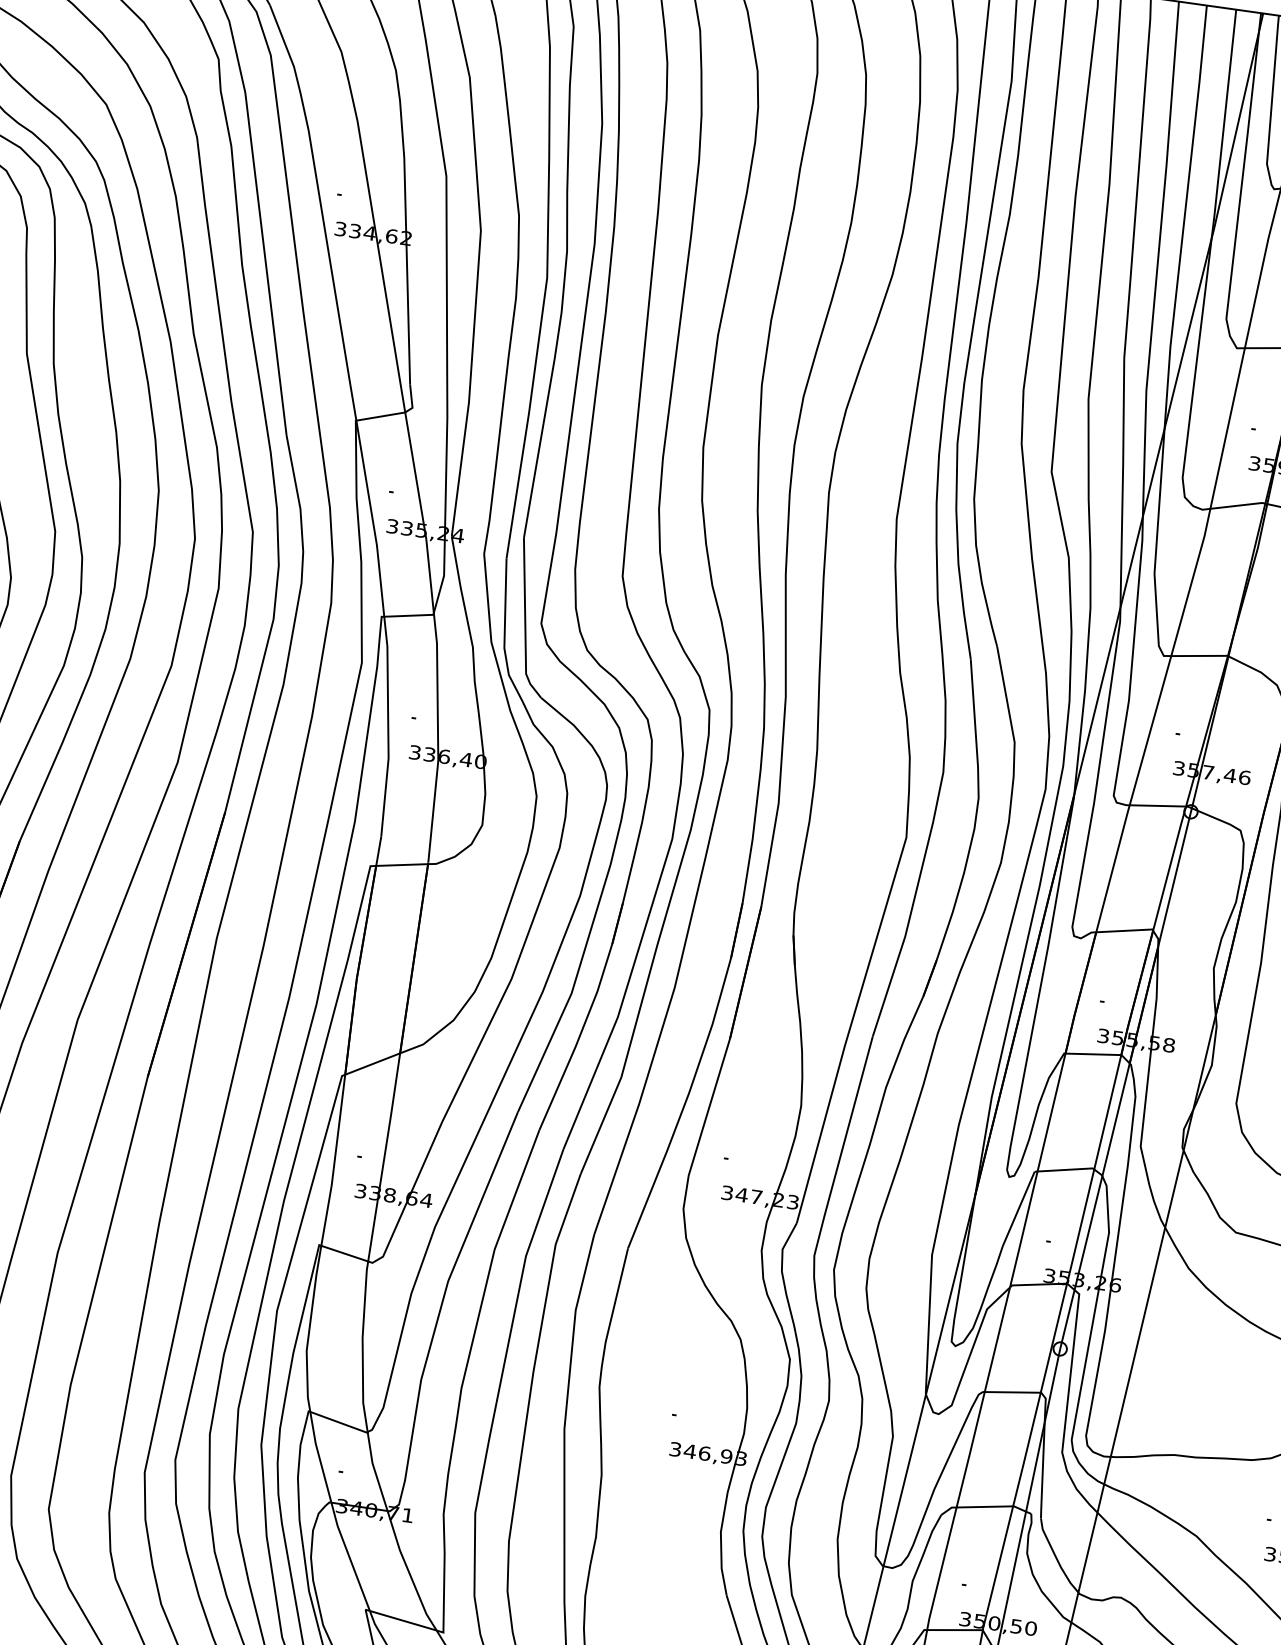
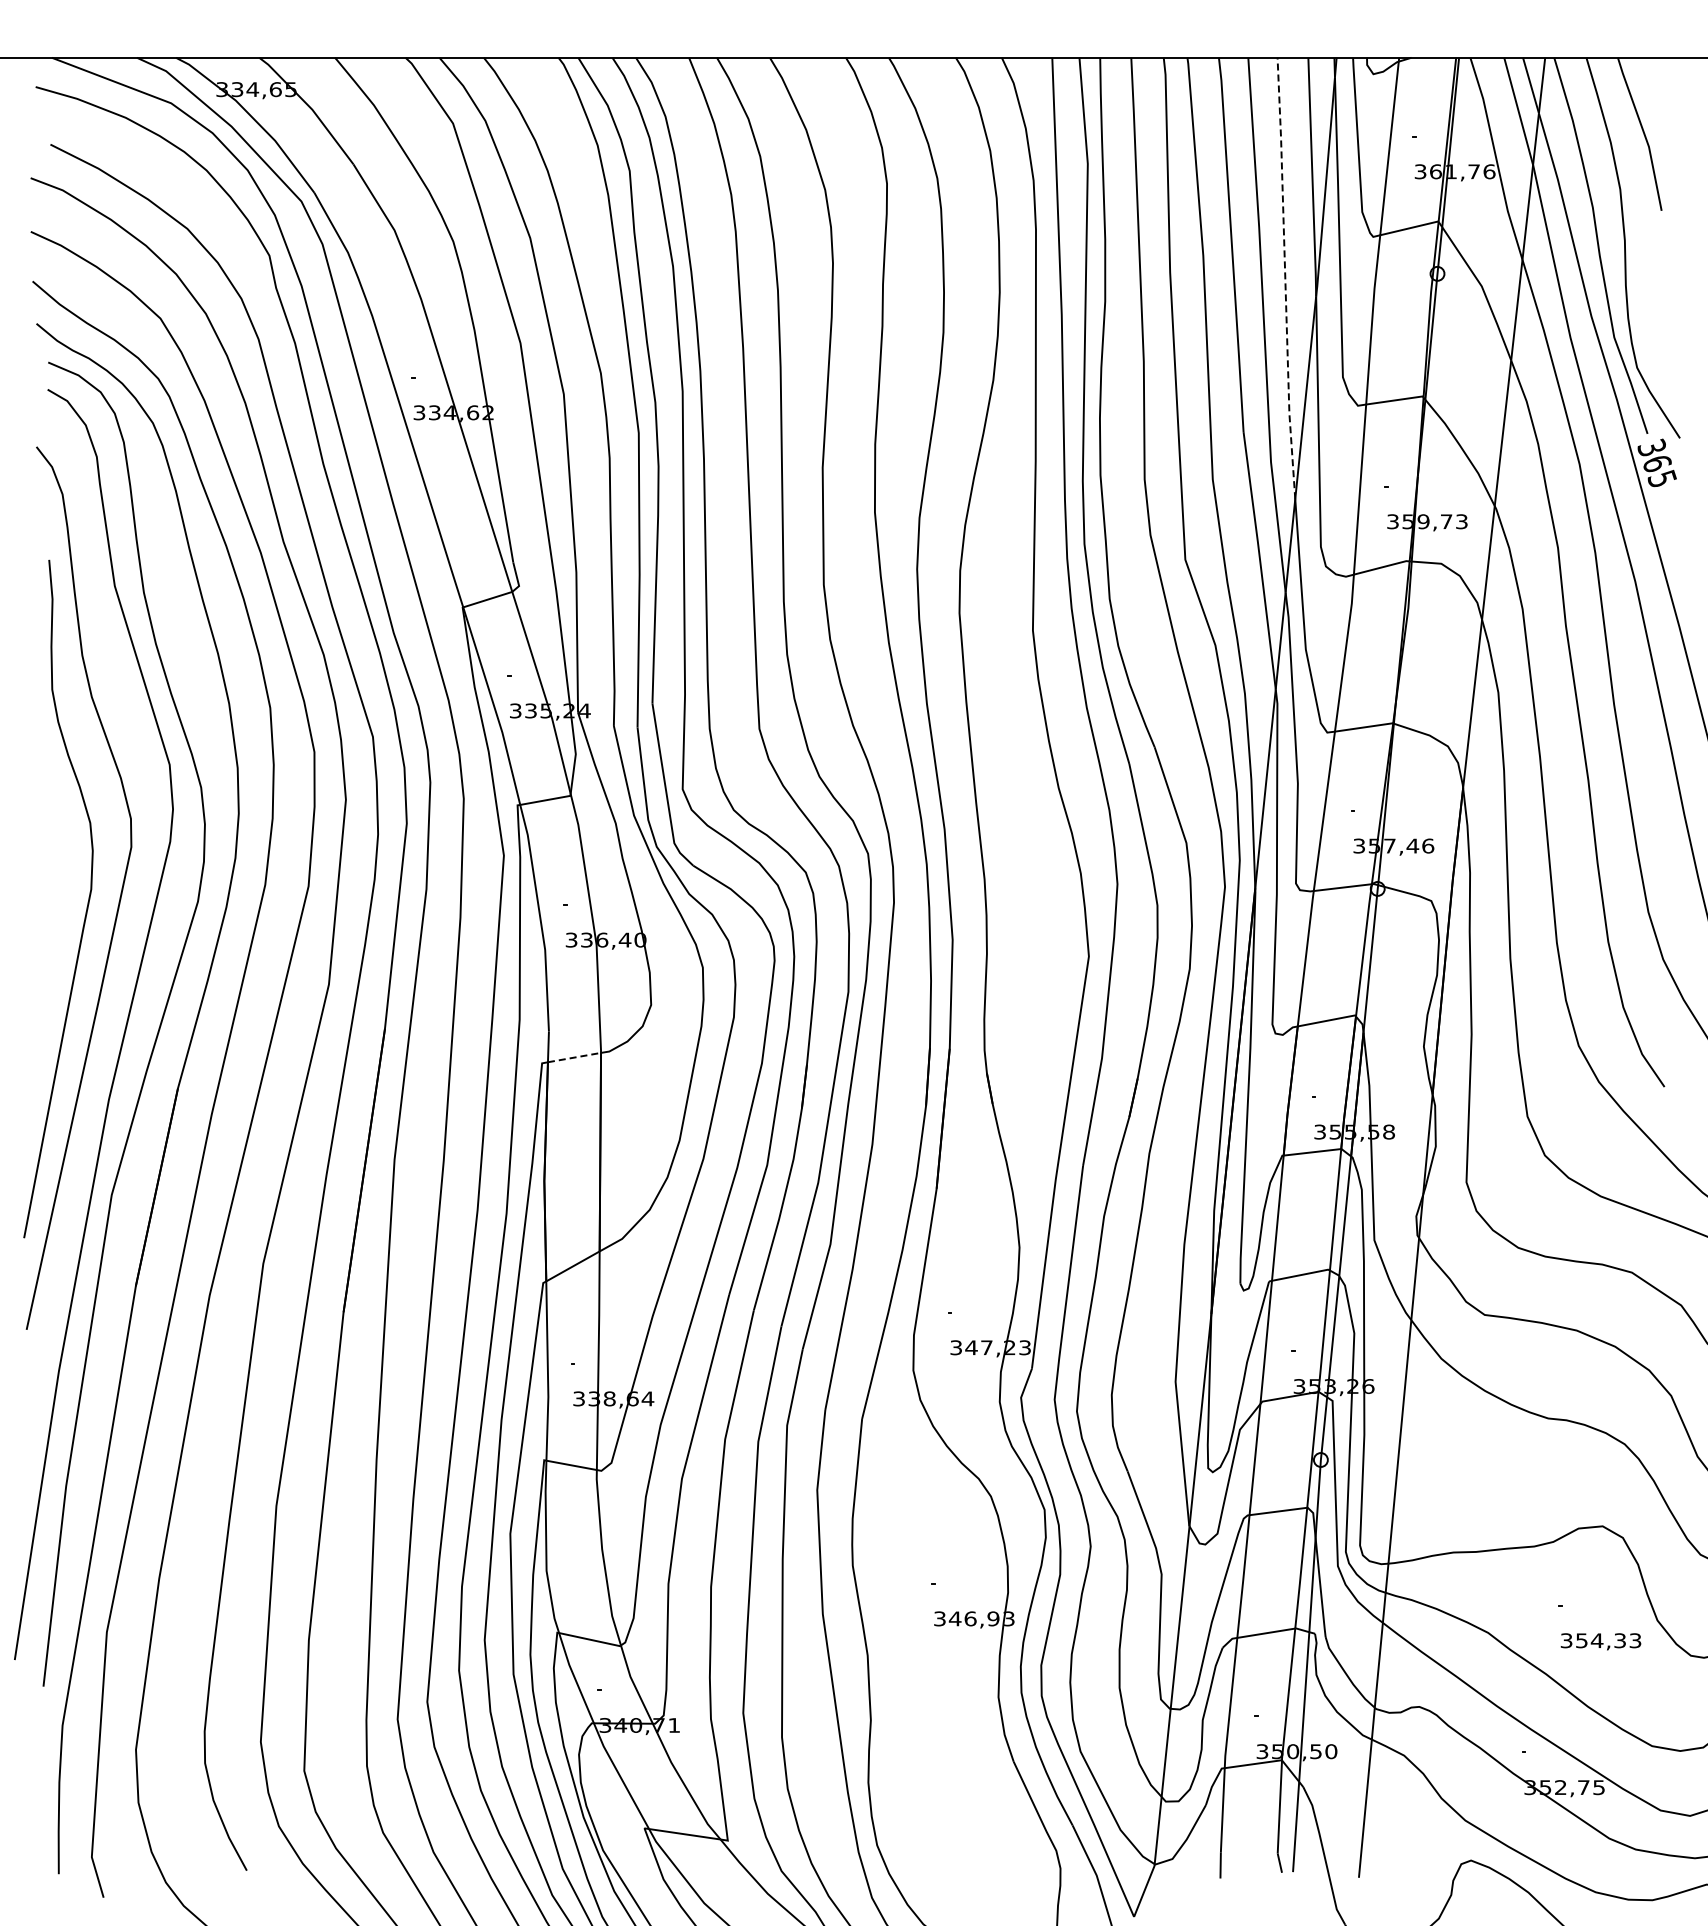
line: (1184, 216) -> (1285, 277), solid -> dashed
line: (402, 864) -> (574, 1057), solid -> dashed

